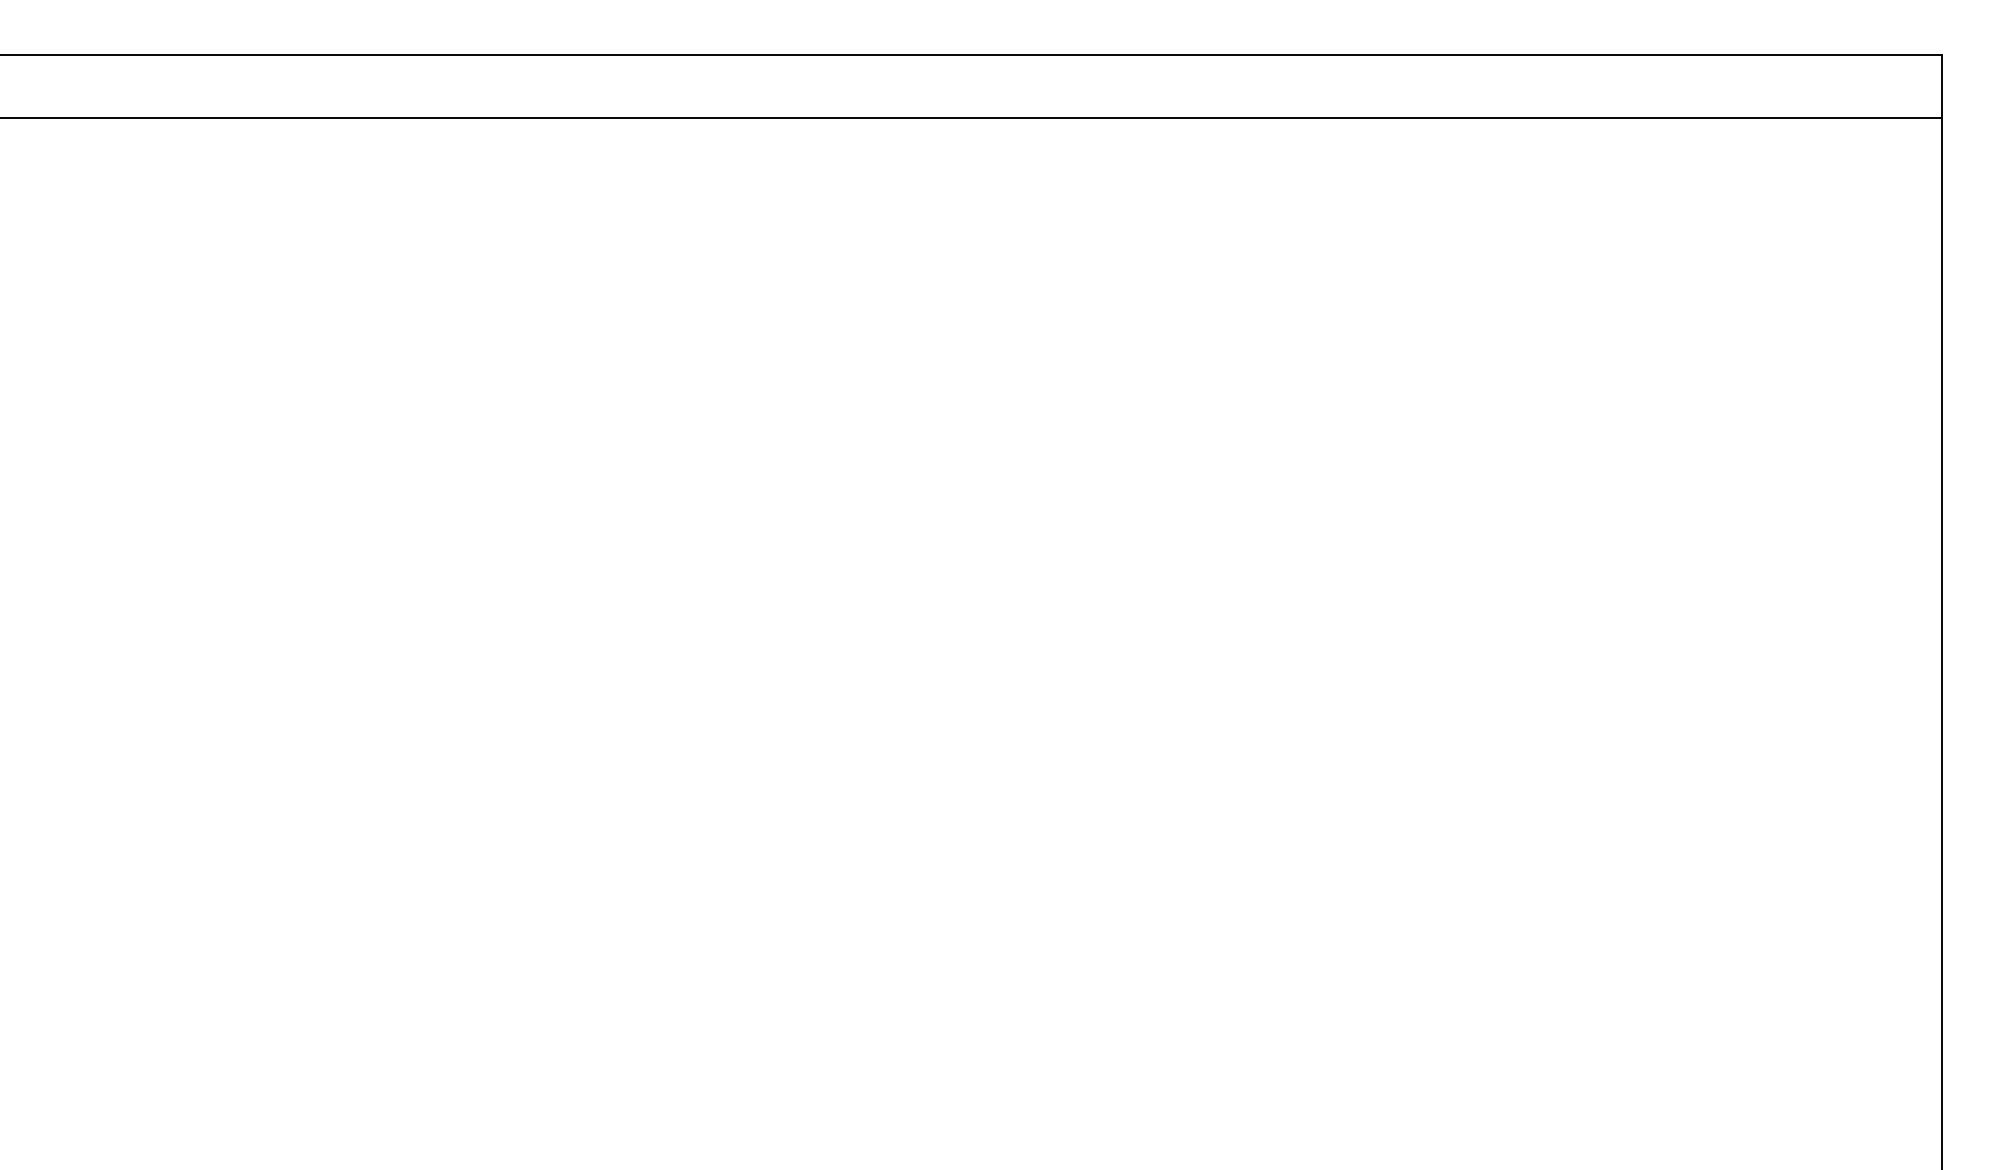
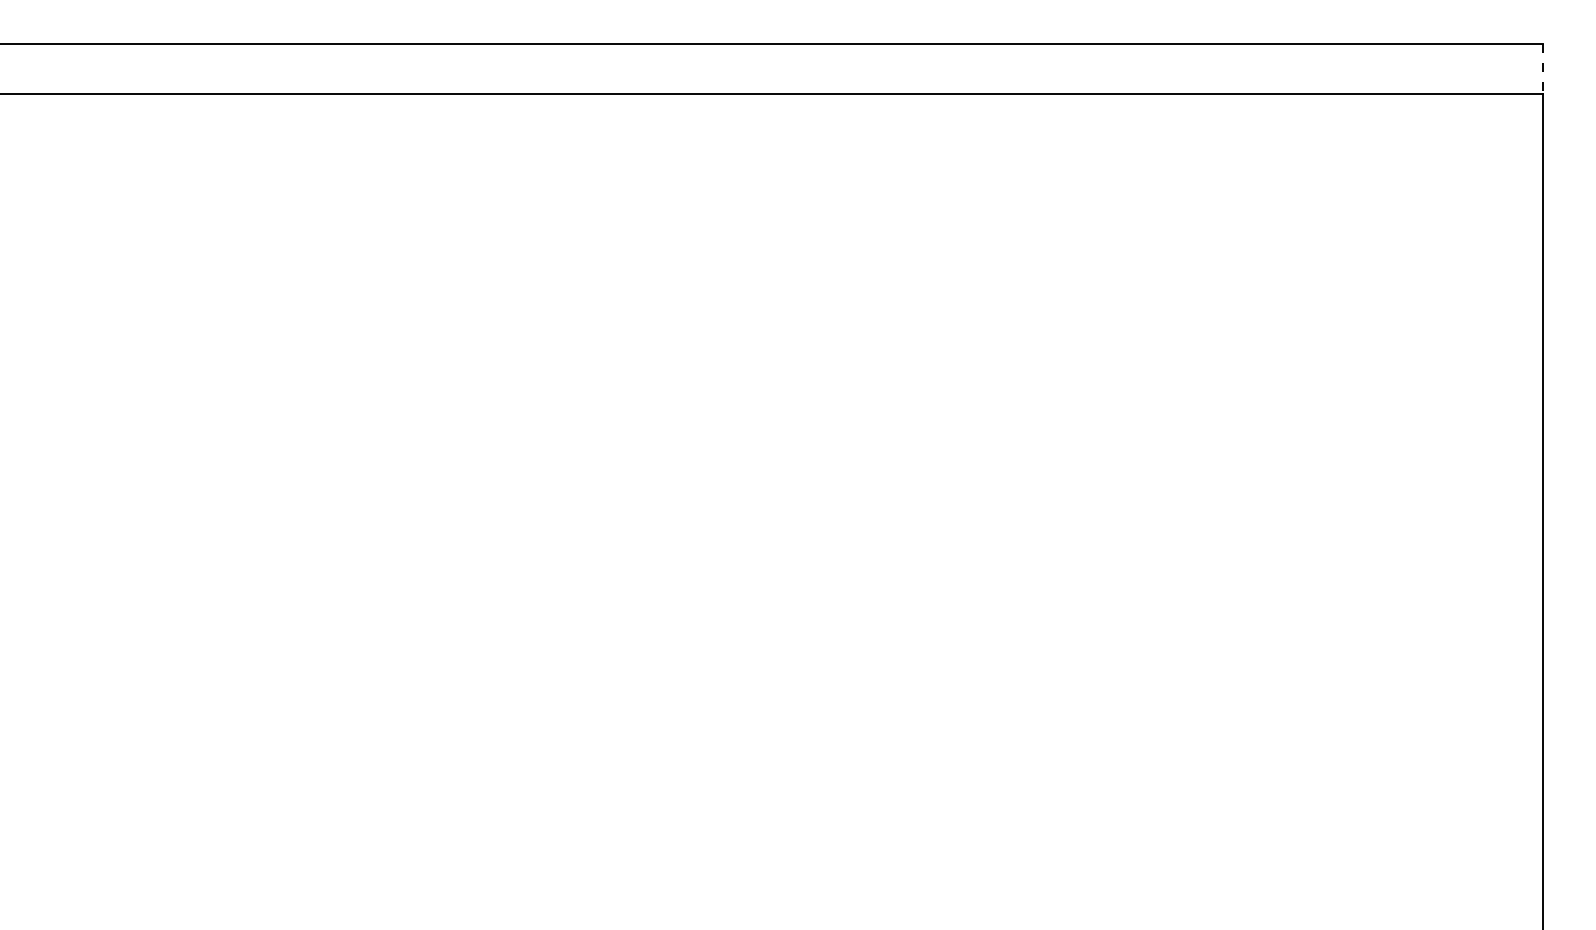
line: (1942, 86) -> (1543, 68), solid -> dashed

